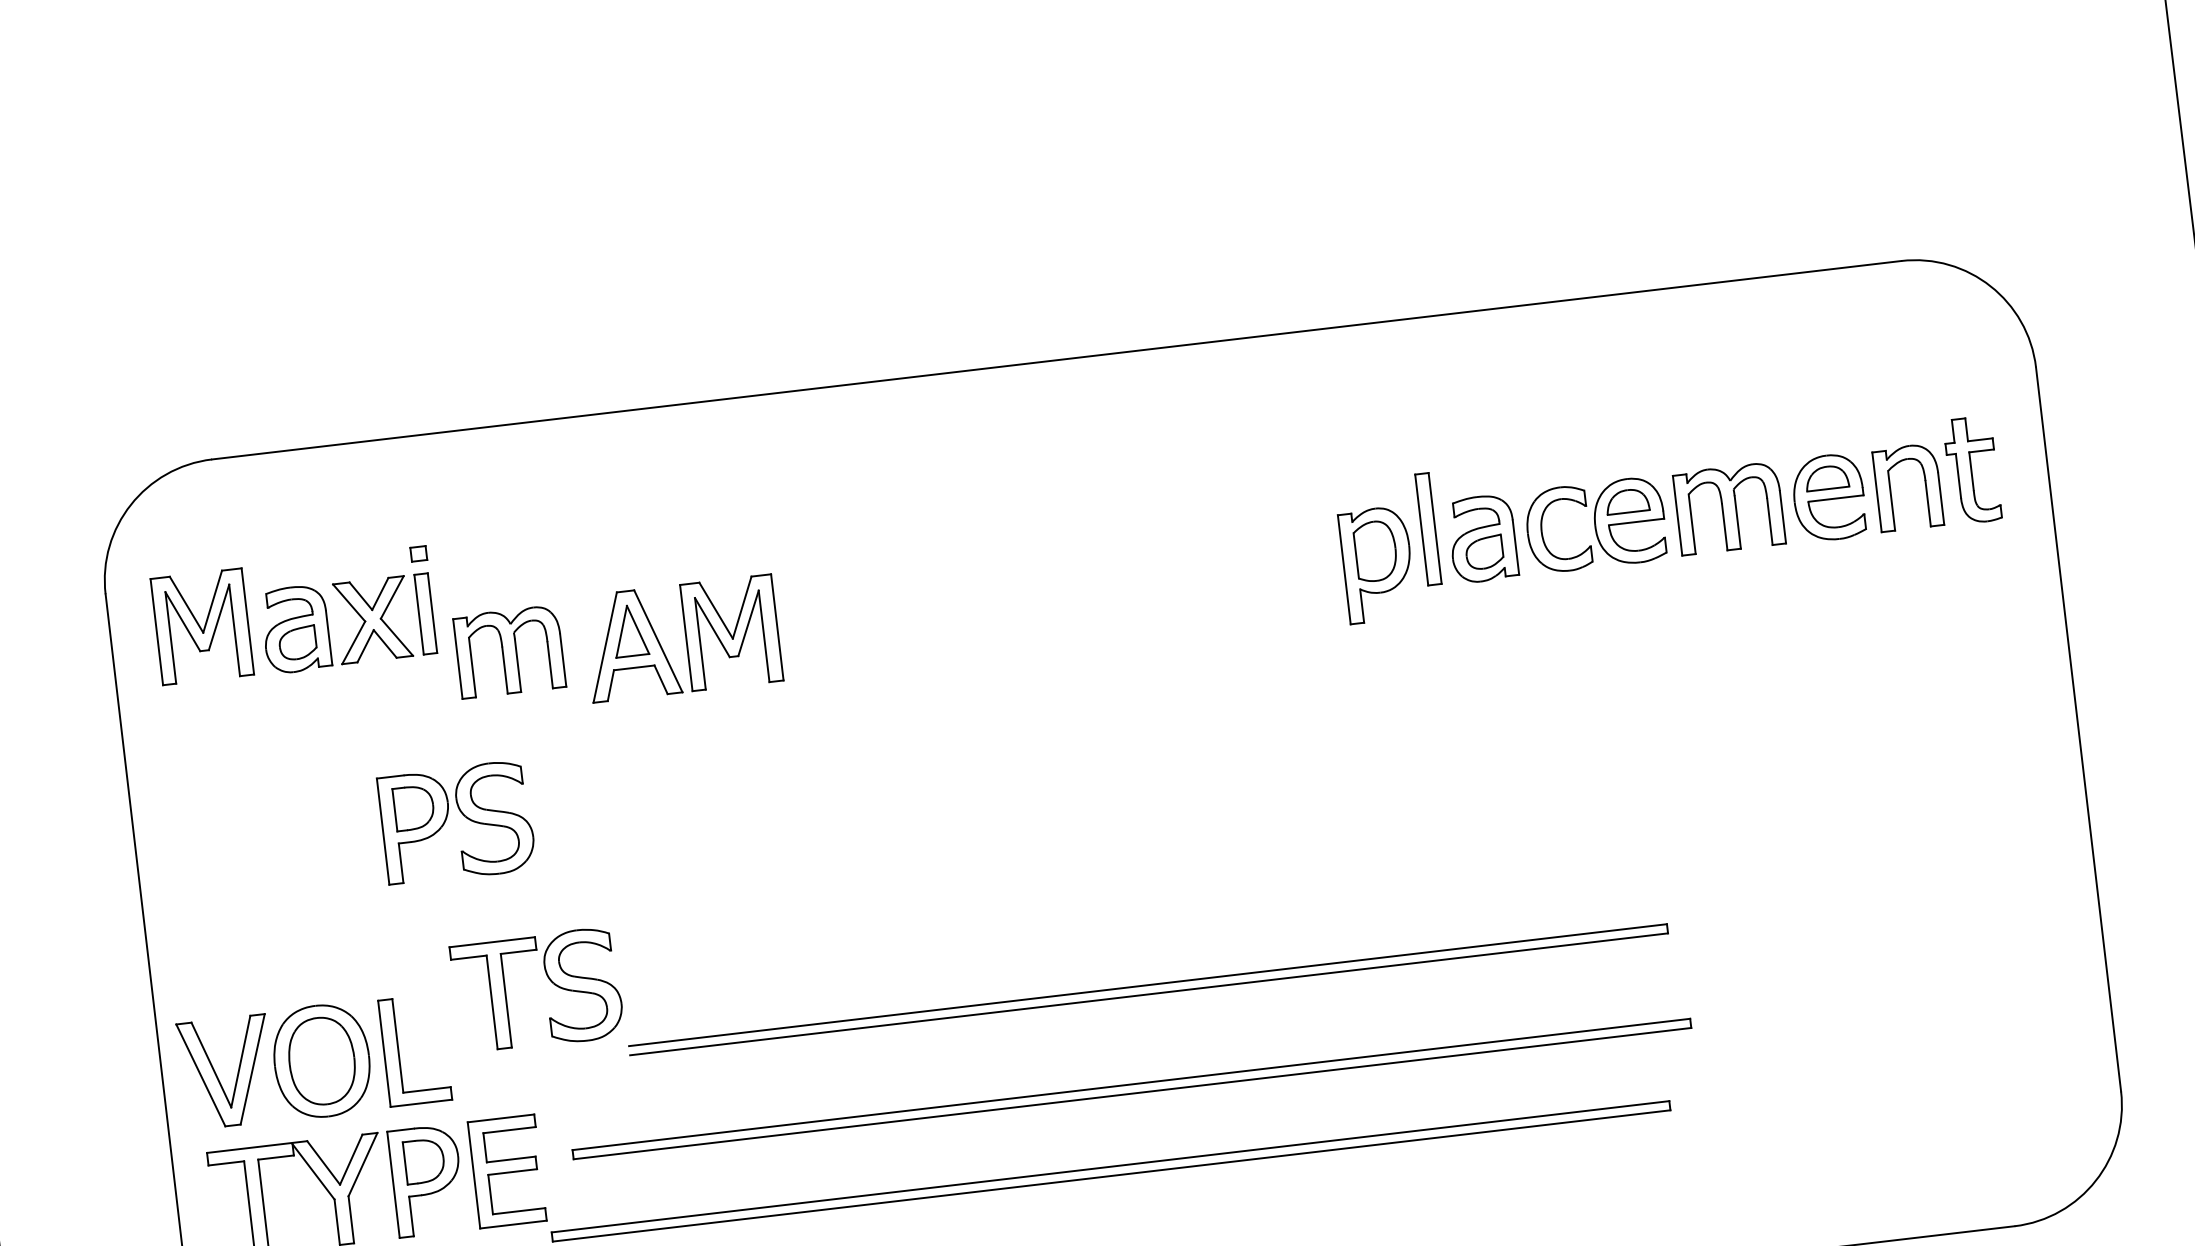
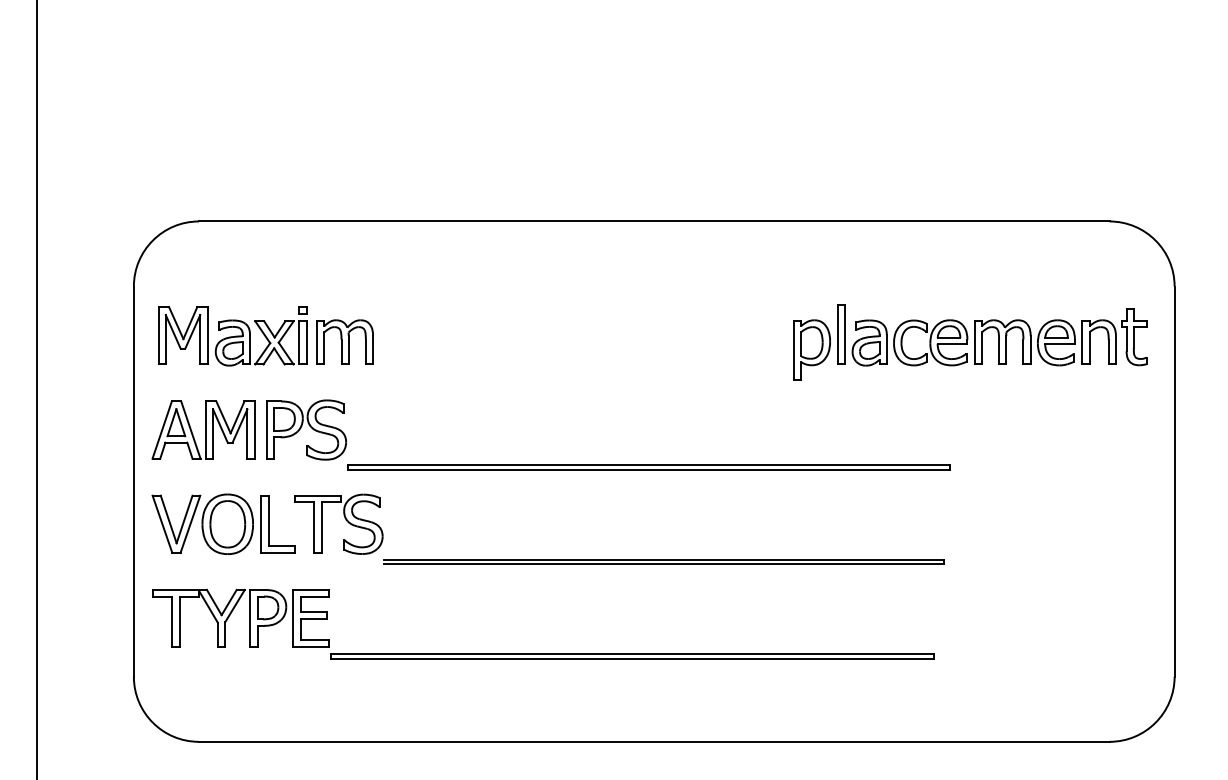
part: (293, 617) -> (232, 336), moved
part: (681, 637) -> (203, 429), moved
part: (313, 1060) -> (223, 523), moved
part: (1131, 1088) -> (648, 467), moved

